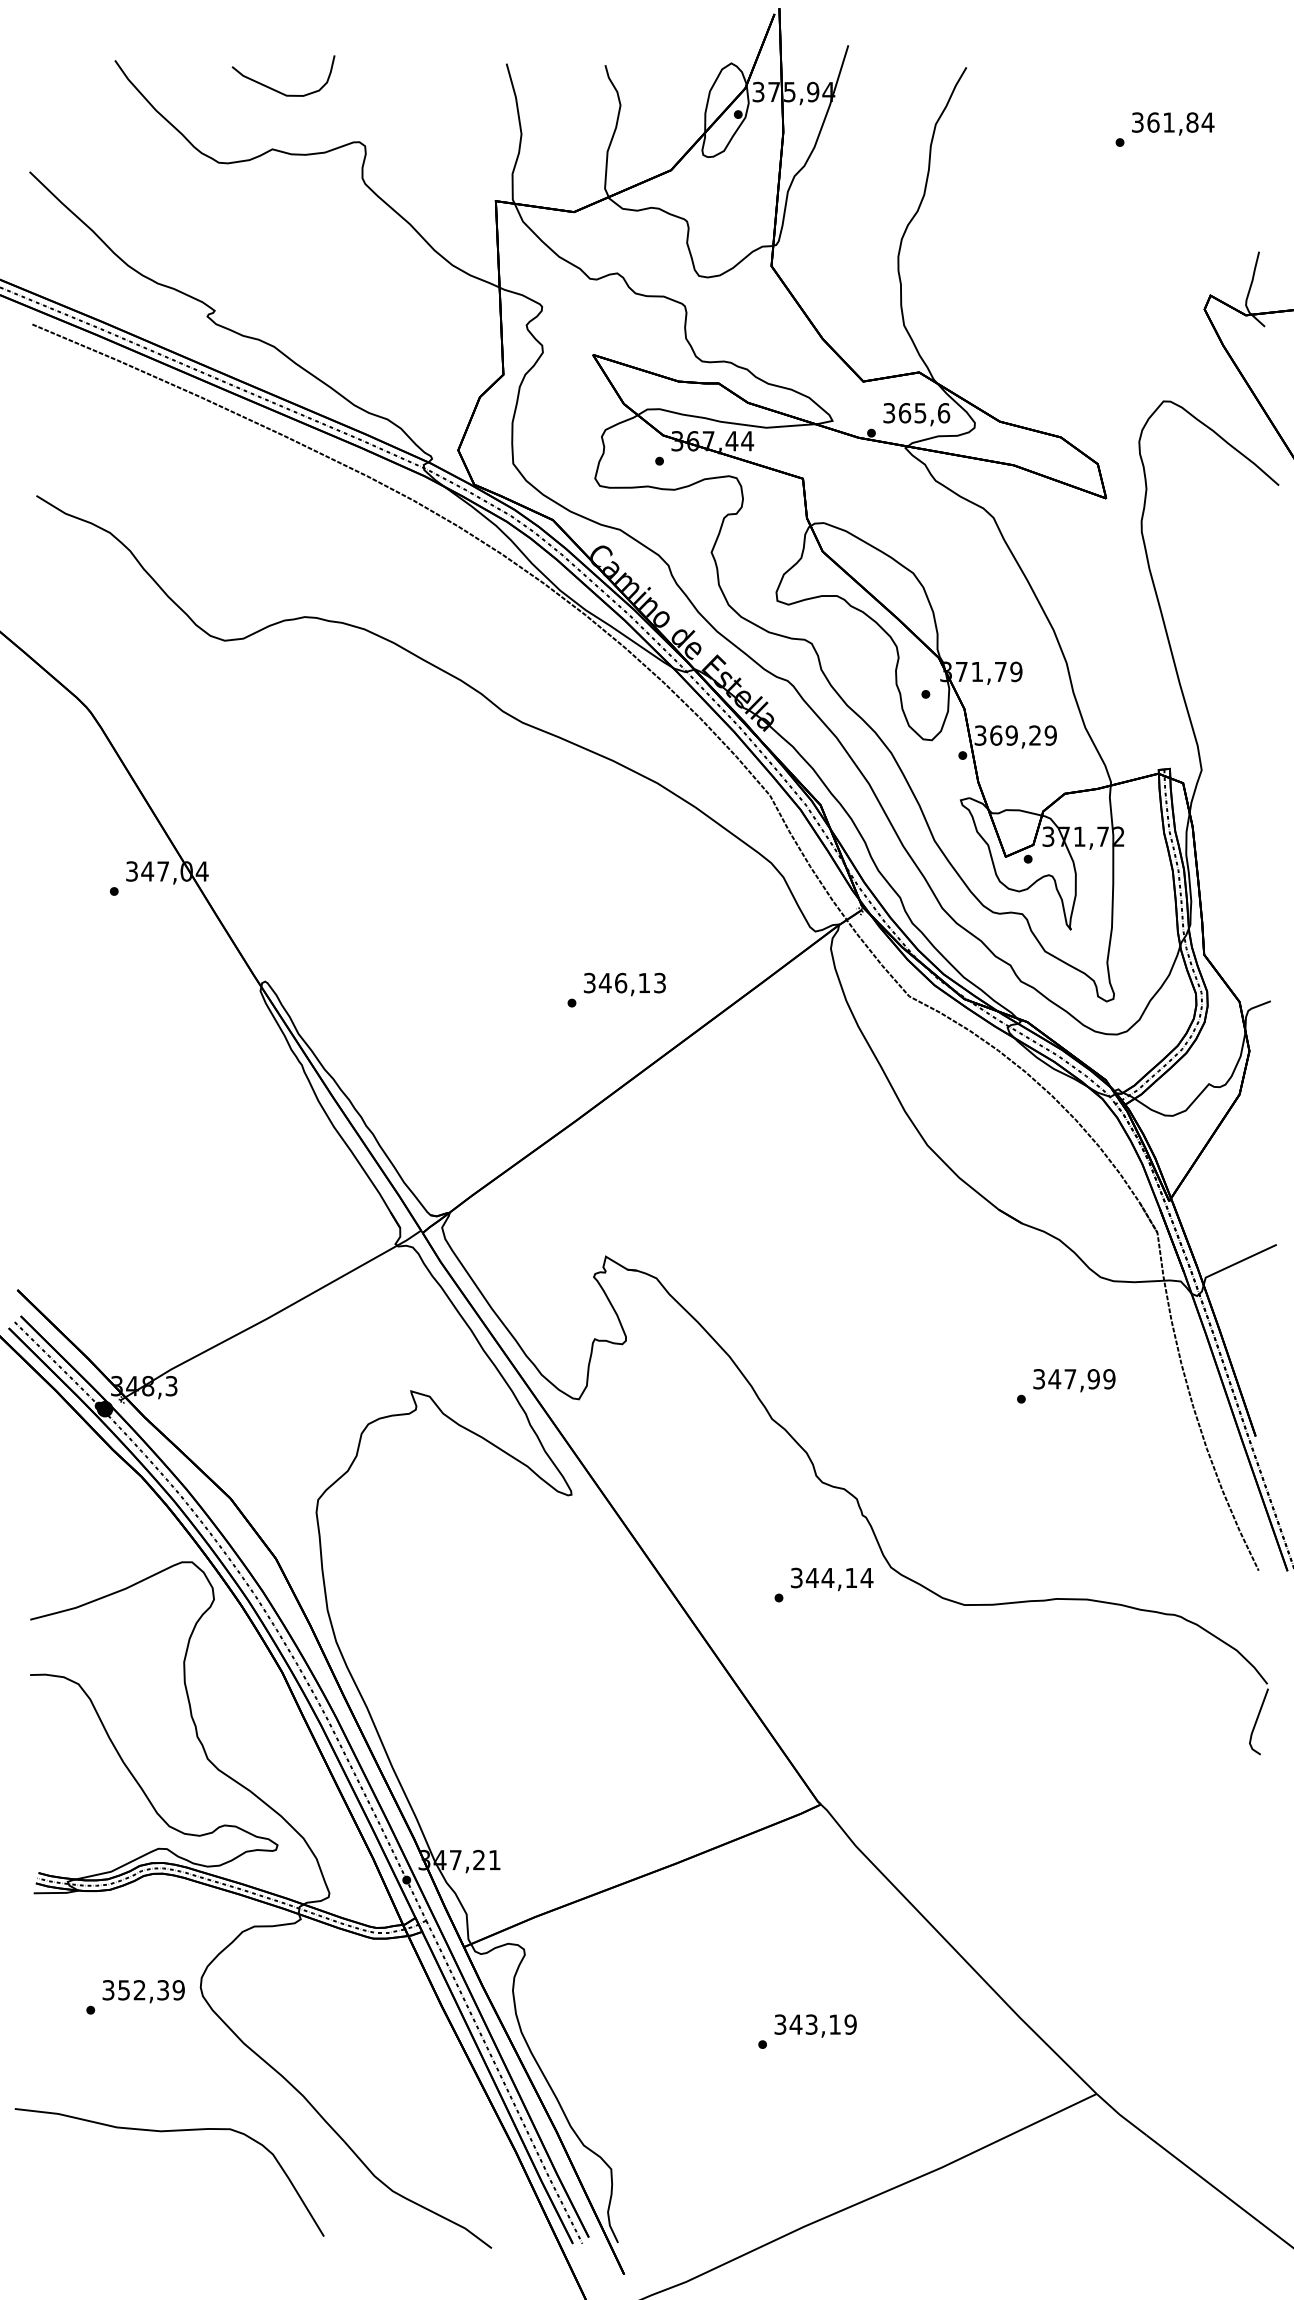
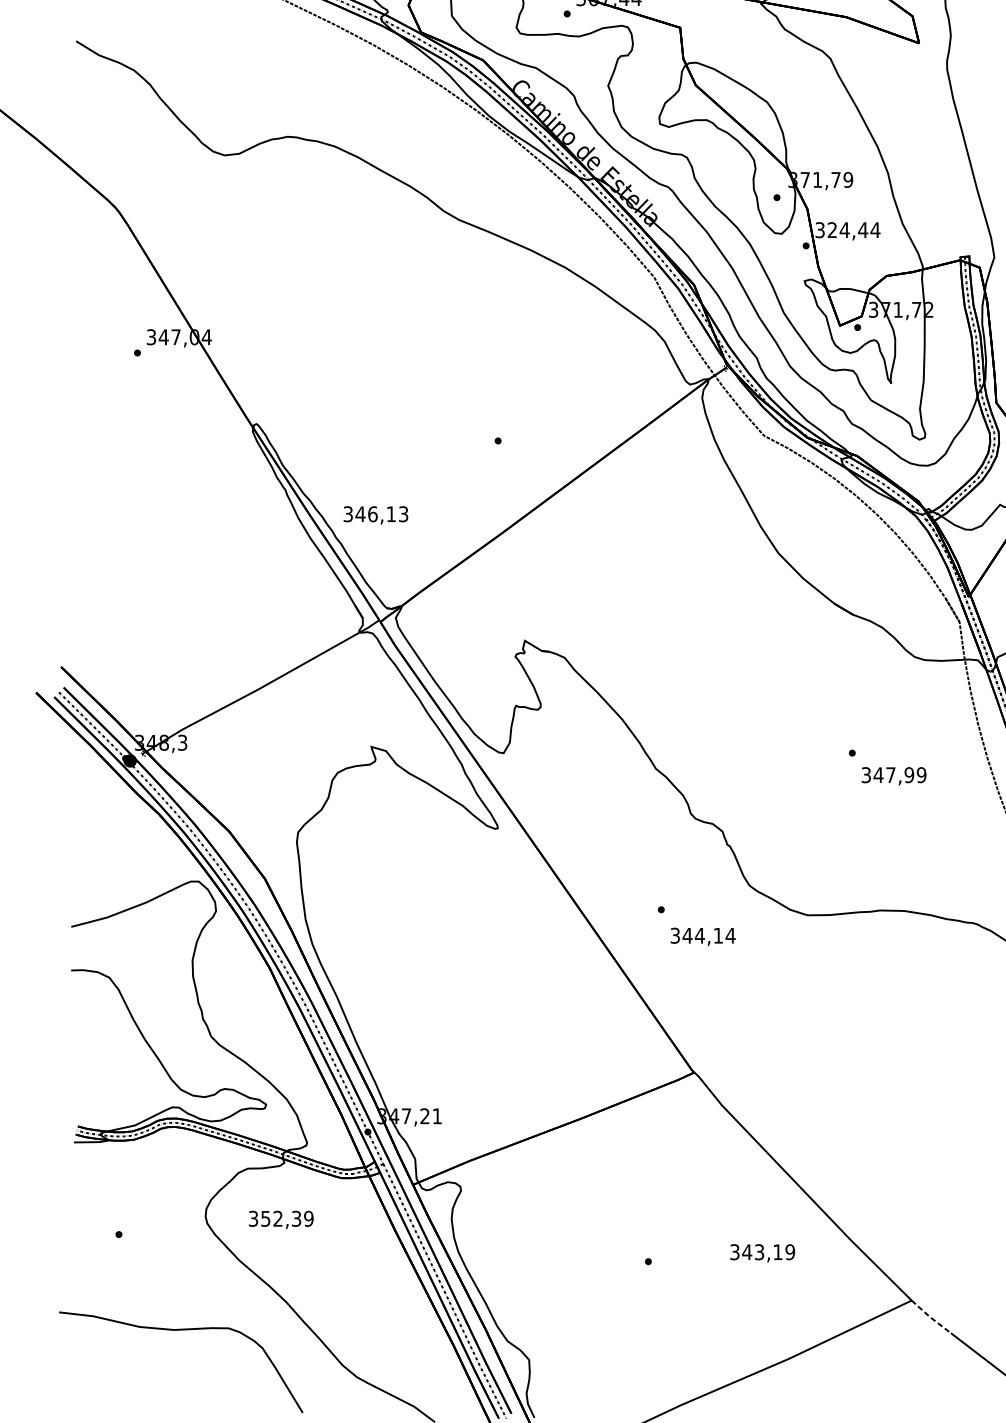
text: (1023, 735) -> (853, 230), 369,29 -> 324,44
text: (624, 984) -> (375, 515), moved
text: (1074, 1380) -> (894, 776), moved
text: (832, 1579) -> (703, 936), moved
text: (143, 1991) -> (281, 1219), moved
text: (815, 2025) -> (762, 1252), moved
line: (1120, 2115) -> (930, 1317), solid -> dashed

